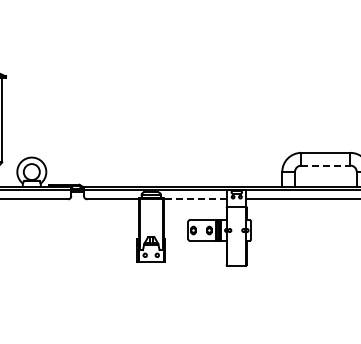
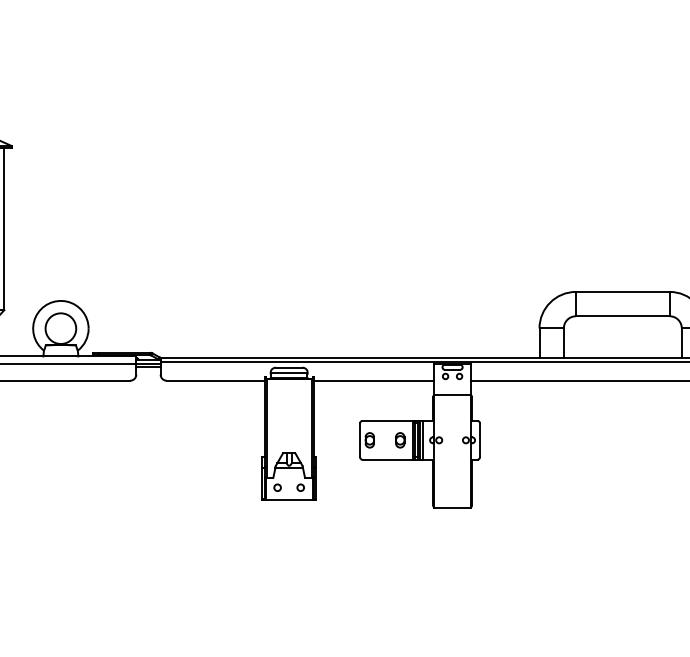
line: (325, 165) -> (622, 316), dashed -> solid
line: (195, 199) -> (373, 381), dashed -> solid

